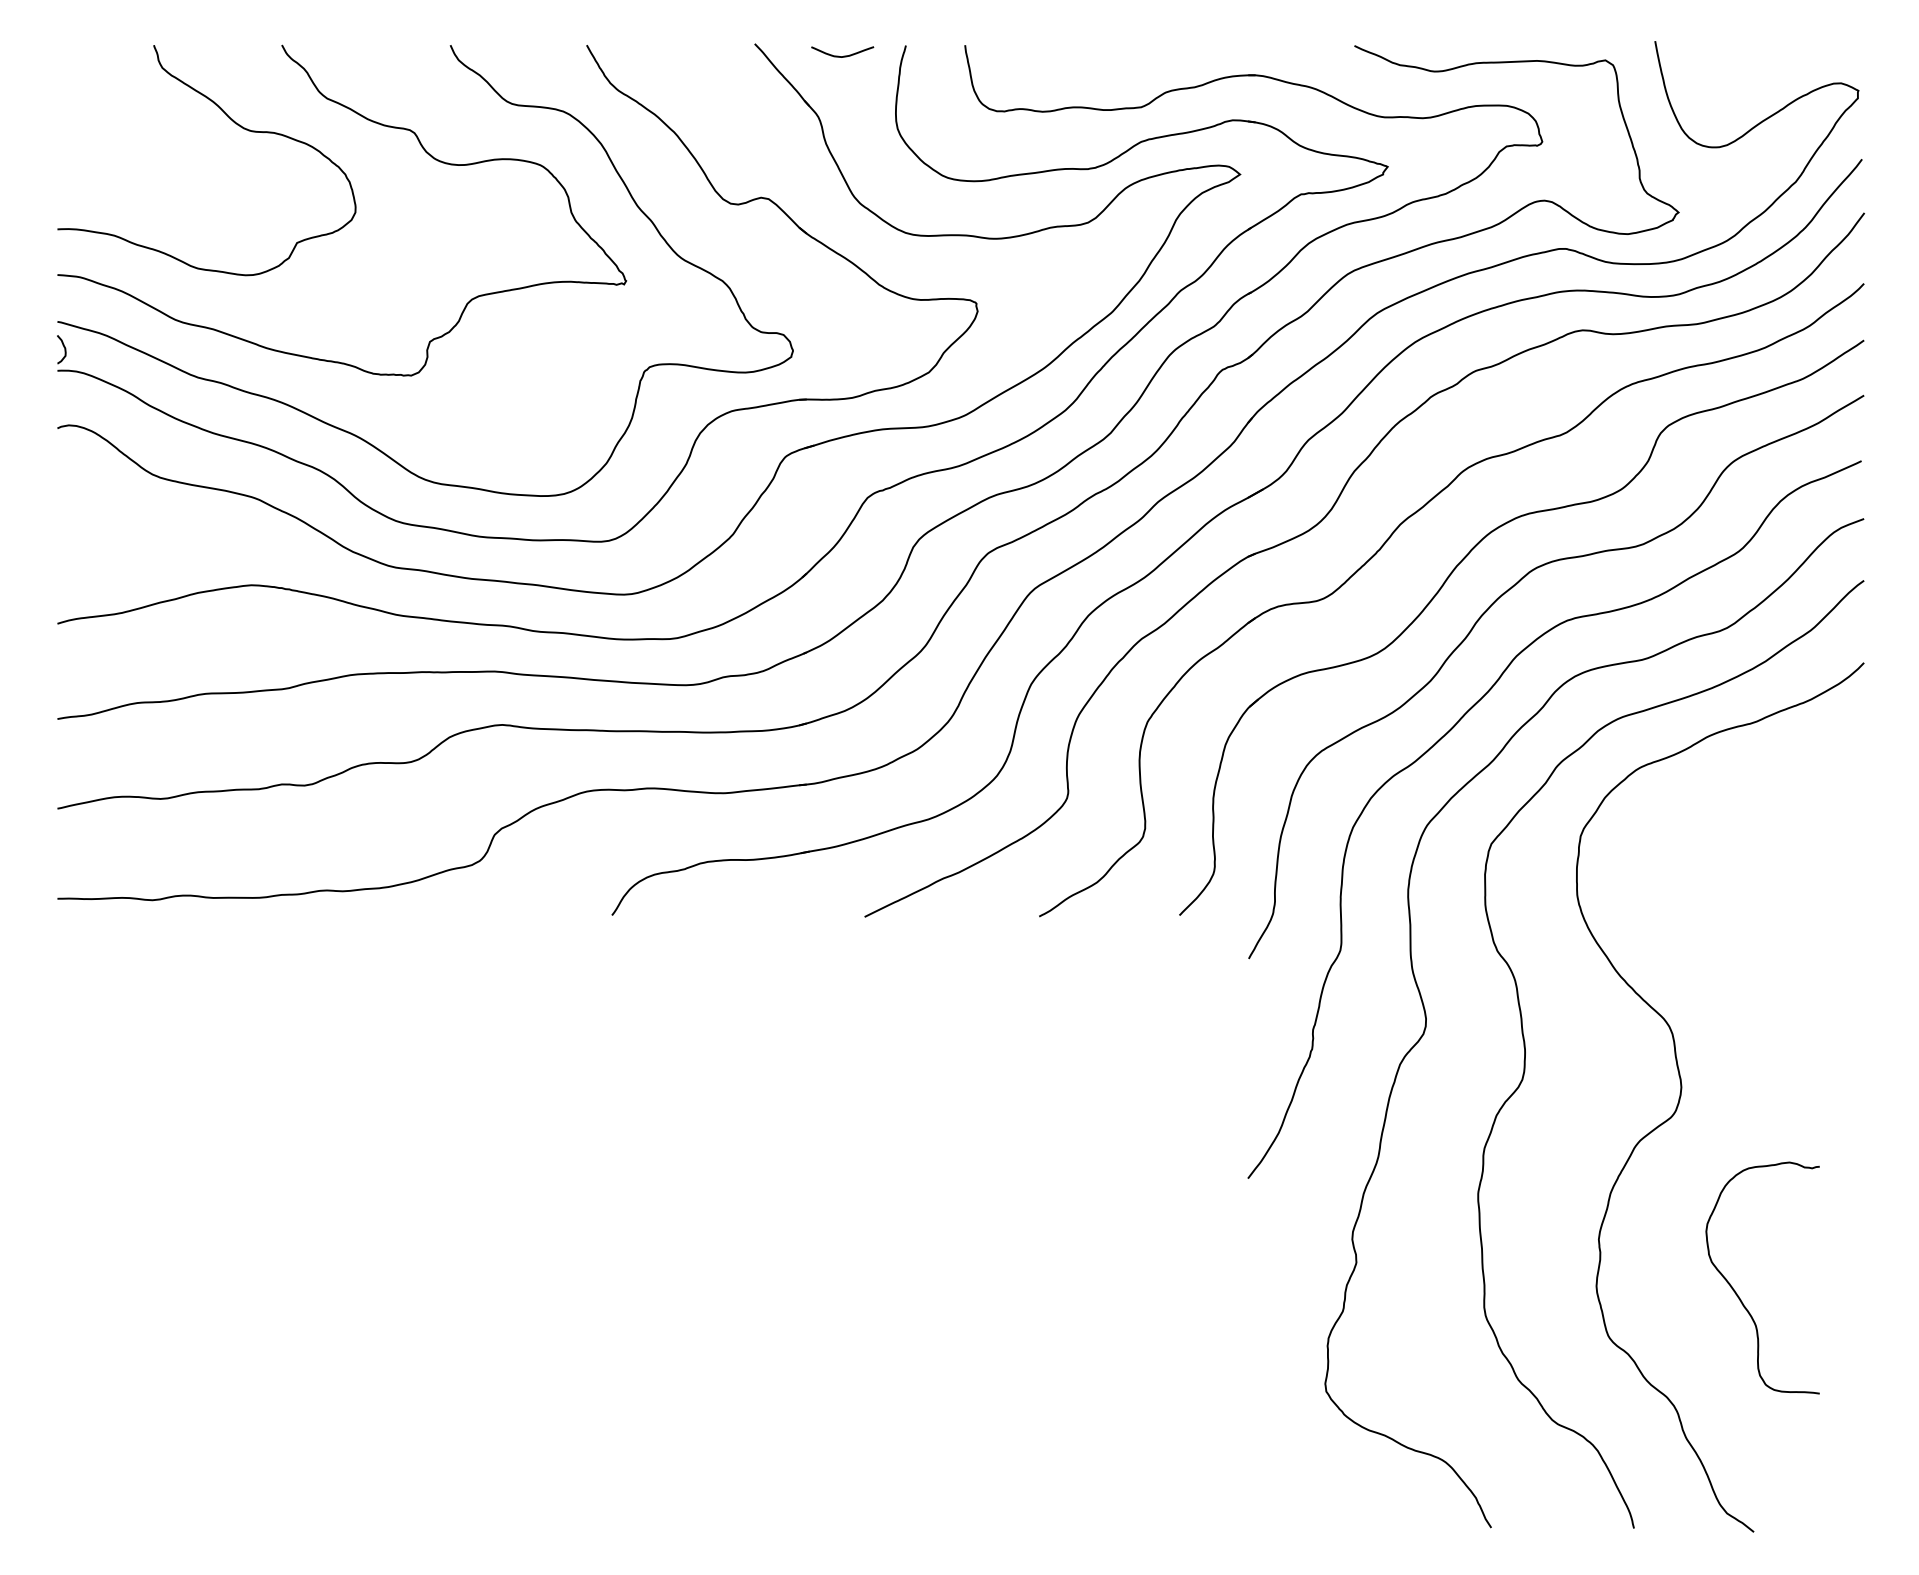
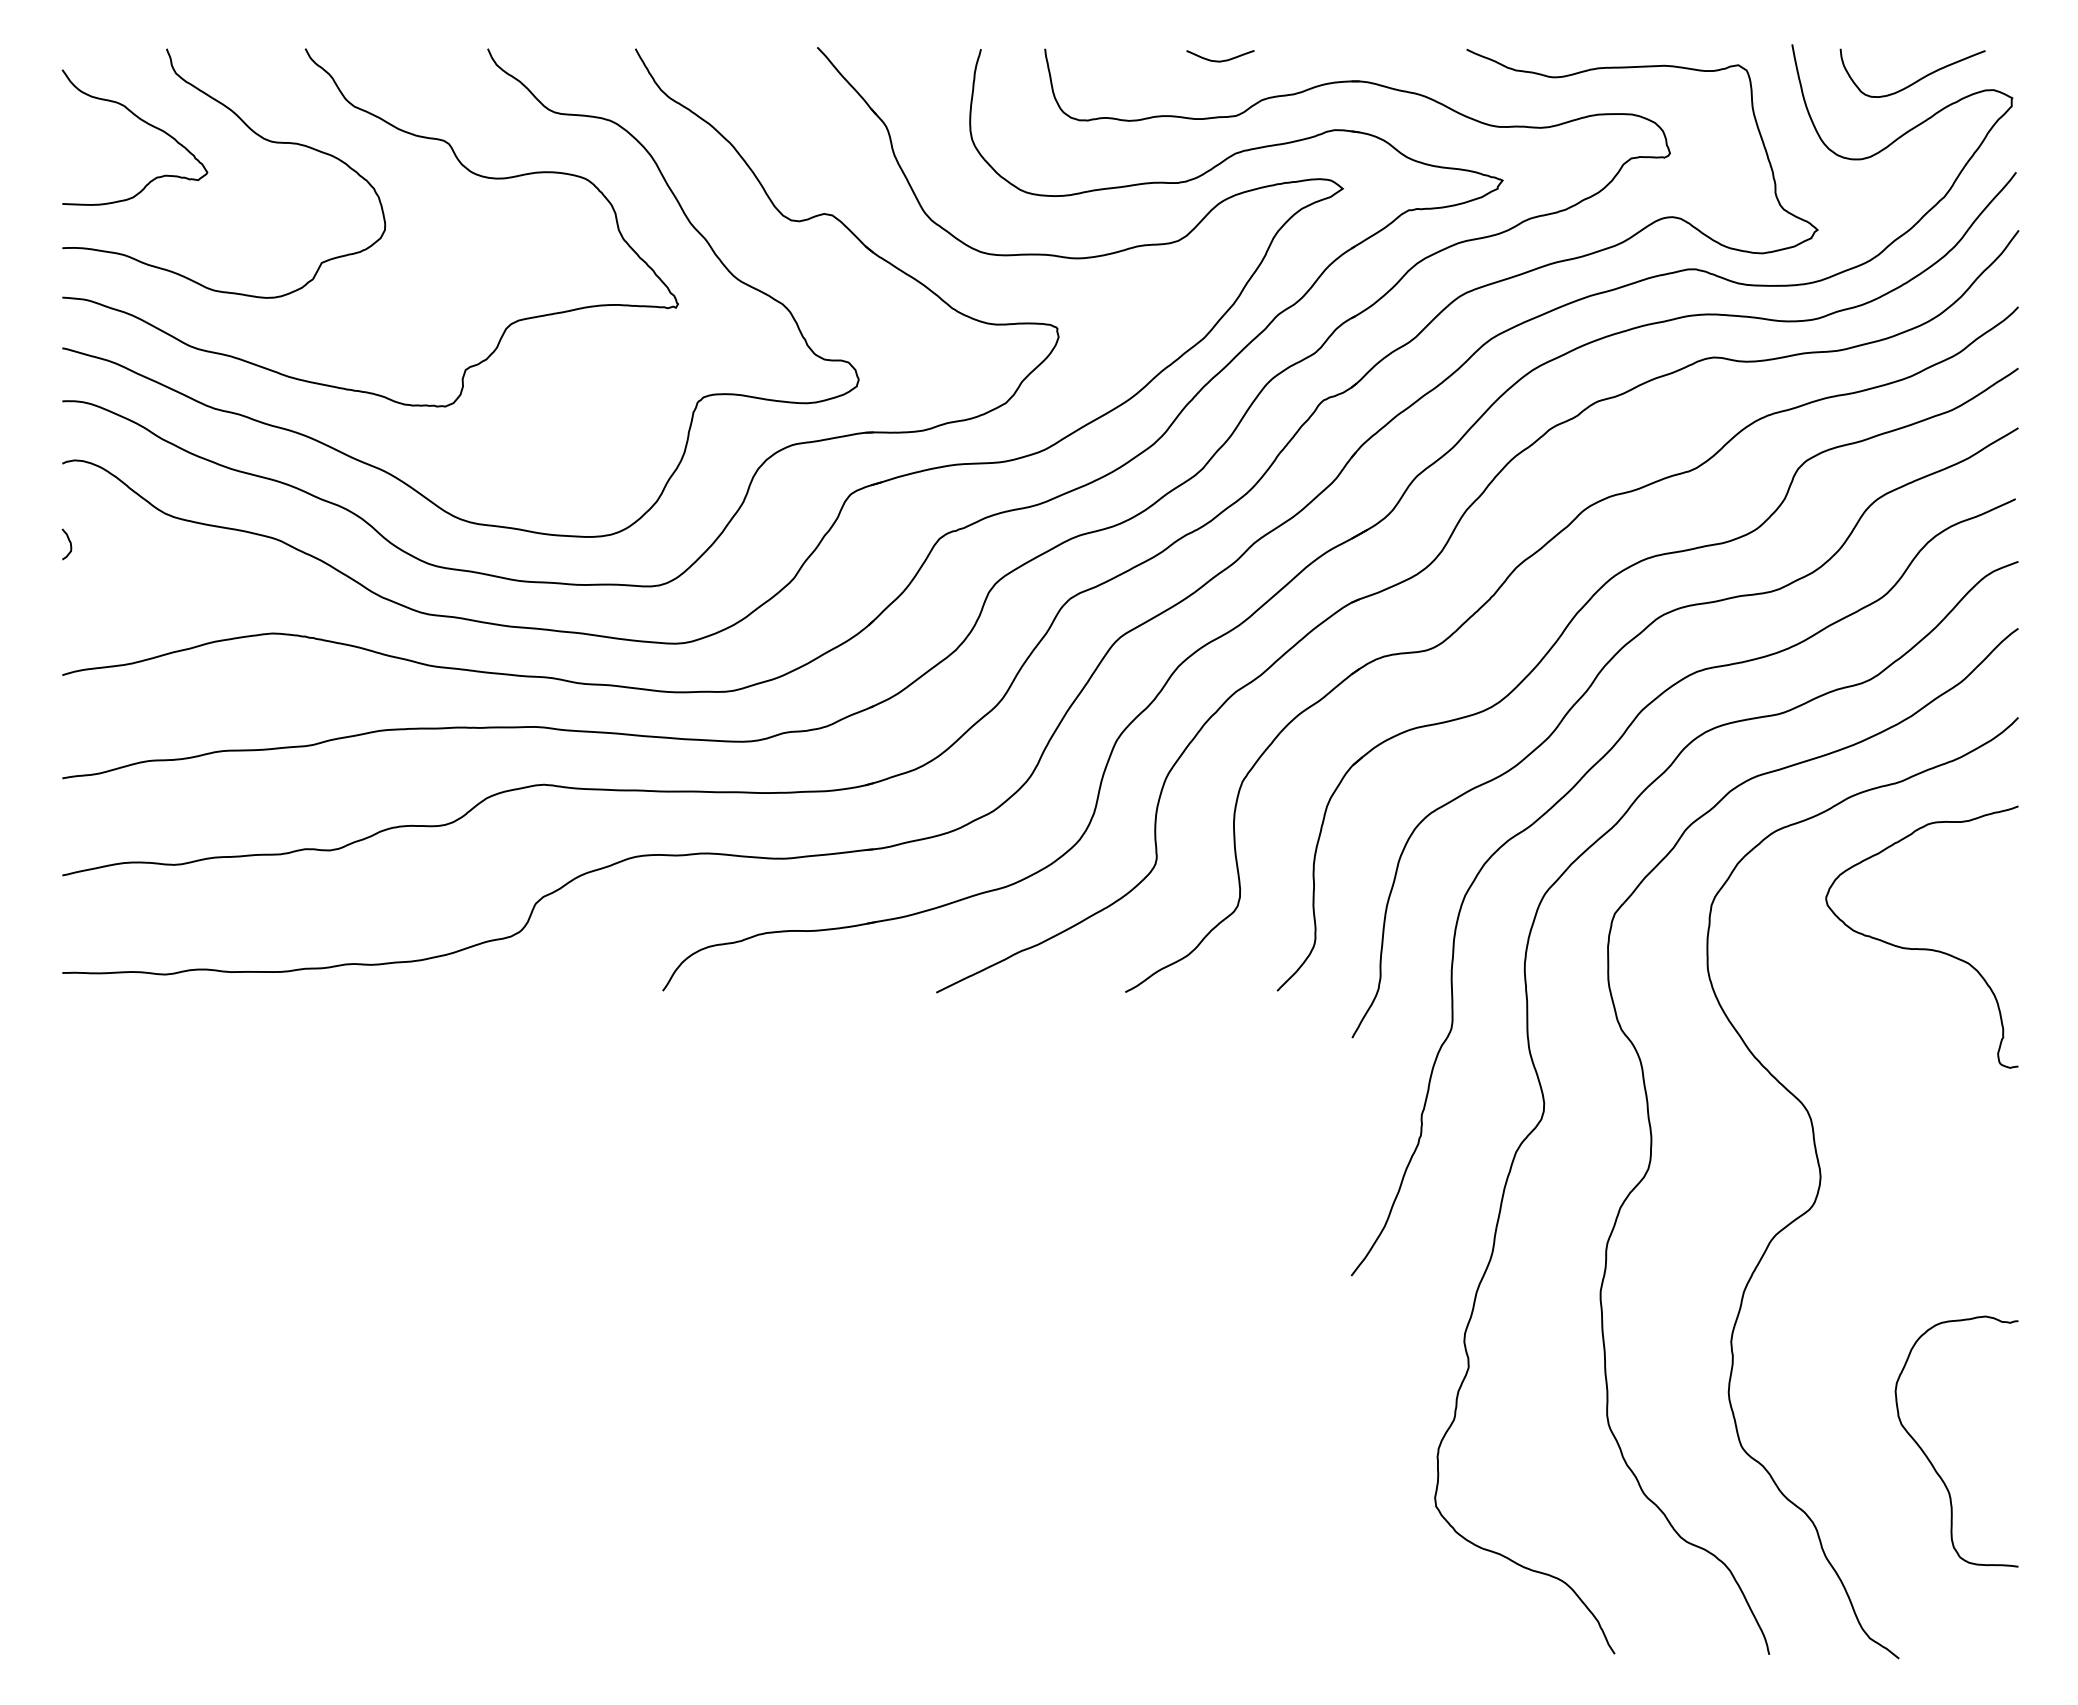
curve: (842, 56) -> (1220, 60), moved
curve: (1769, 74) -> (1916, 80), added
curve: (134, 114) -> (145, 123), added
curve: (64, 348) -> (69, 543), moved
curve: (1774, 876) -> (1921, 948), added
curve: (1739, 1296) -> (1931, 1461), moved

